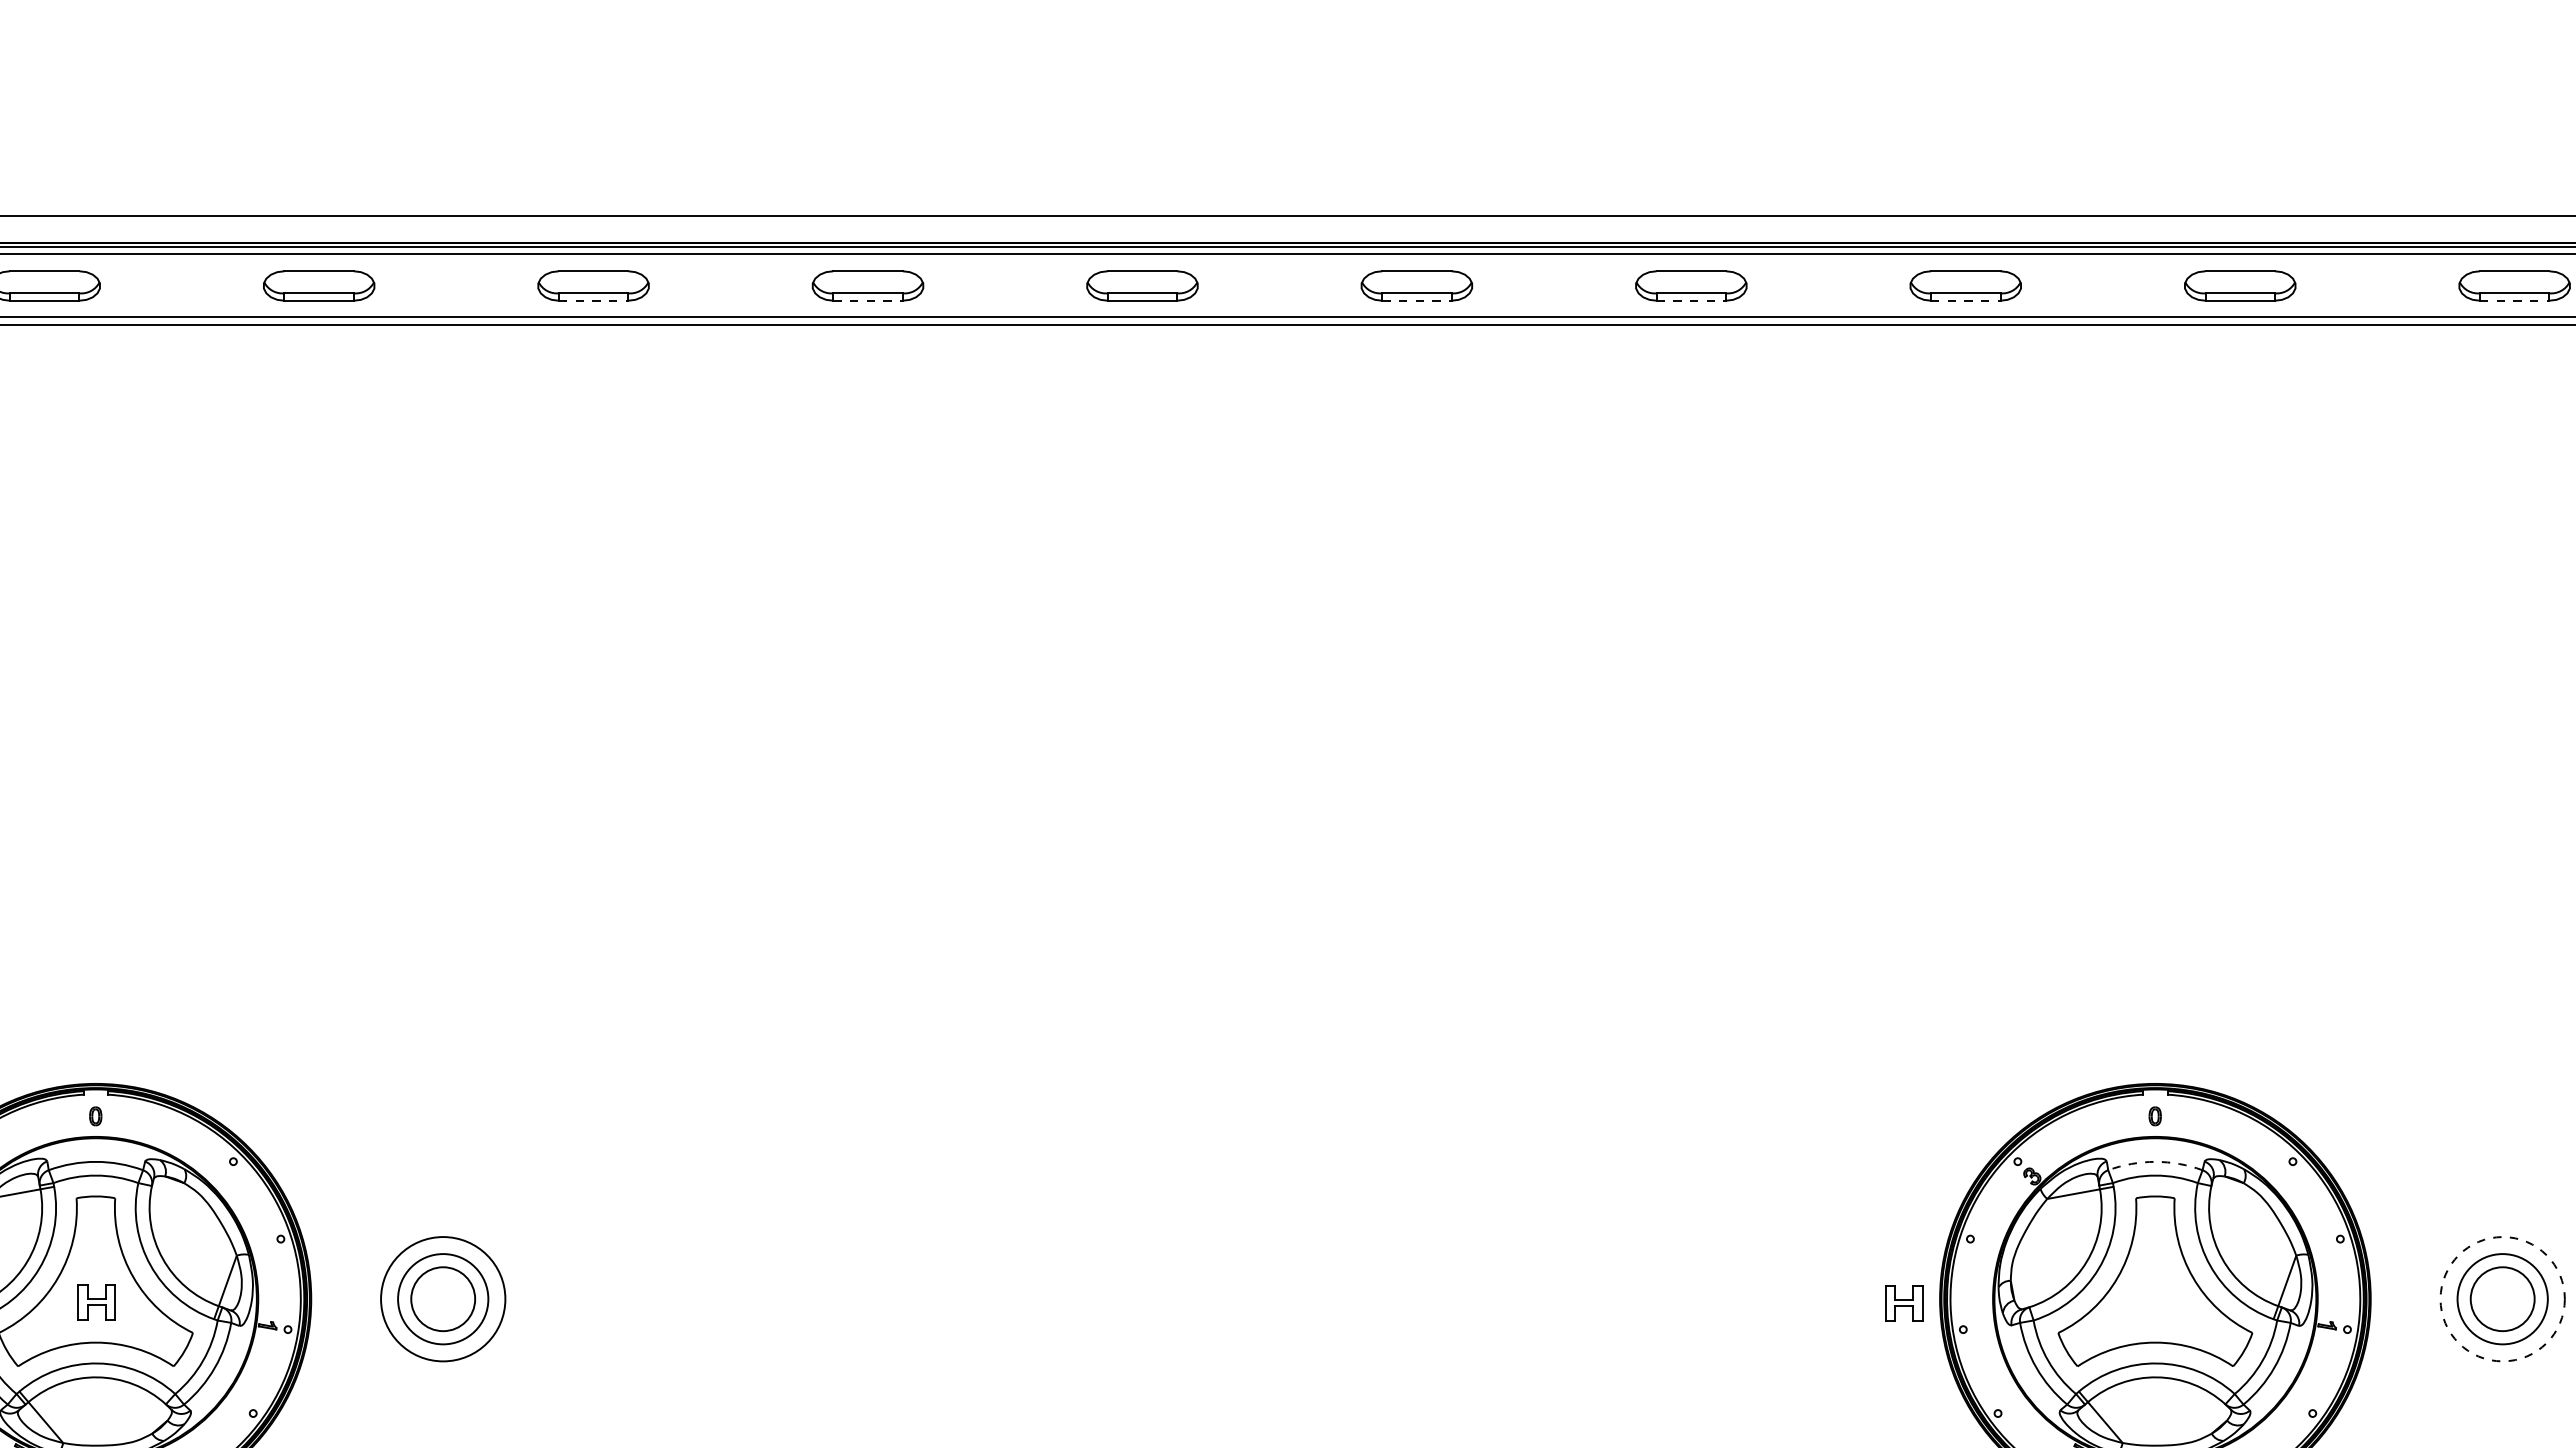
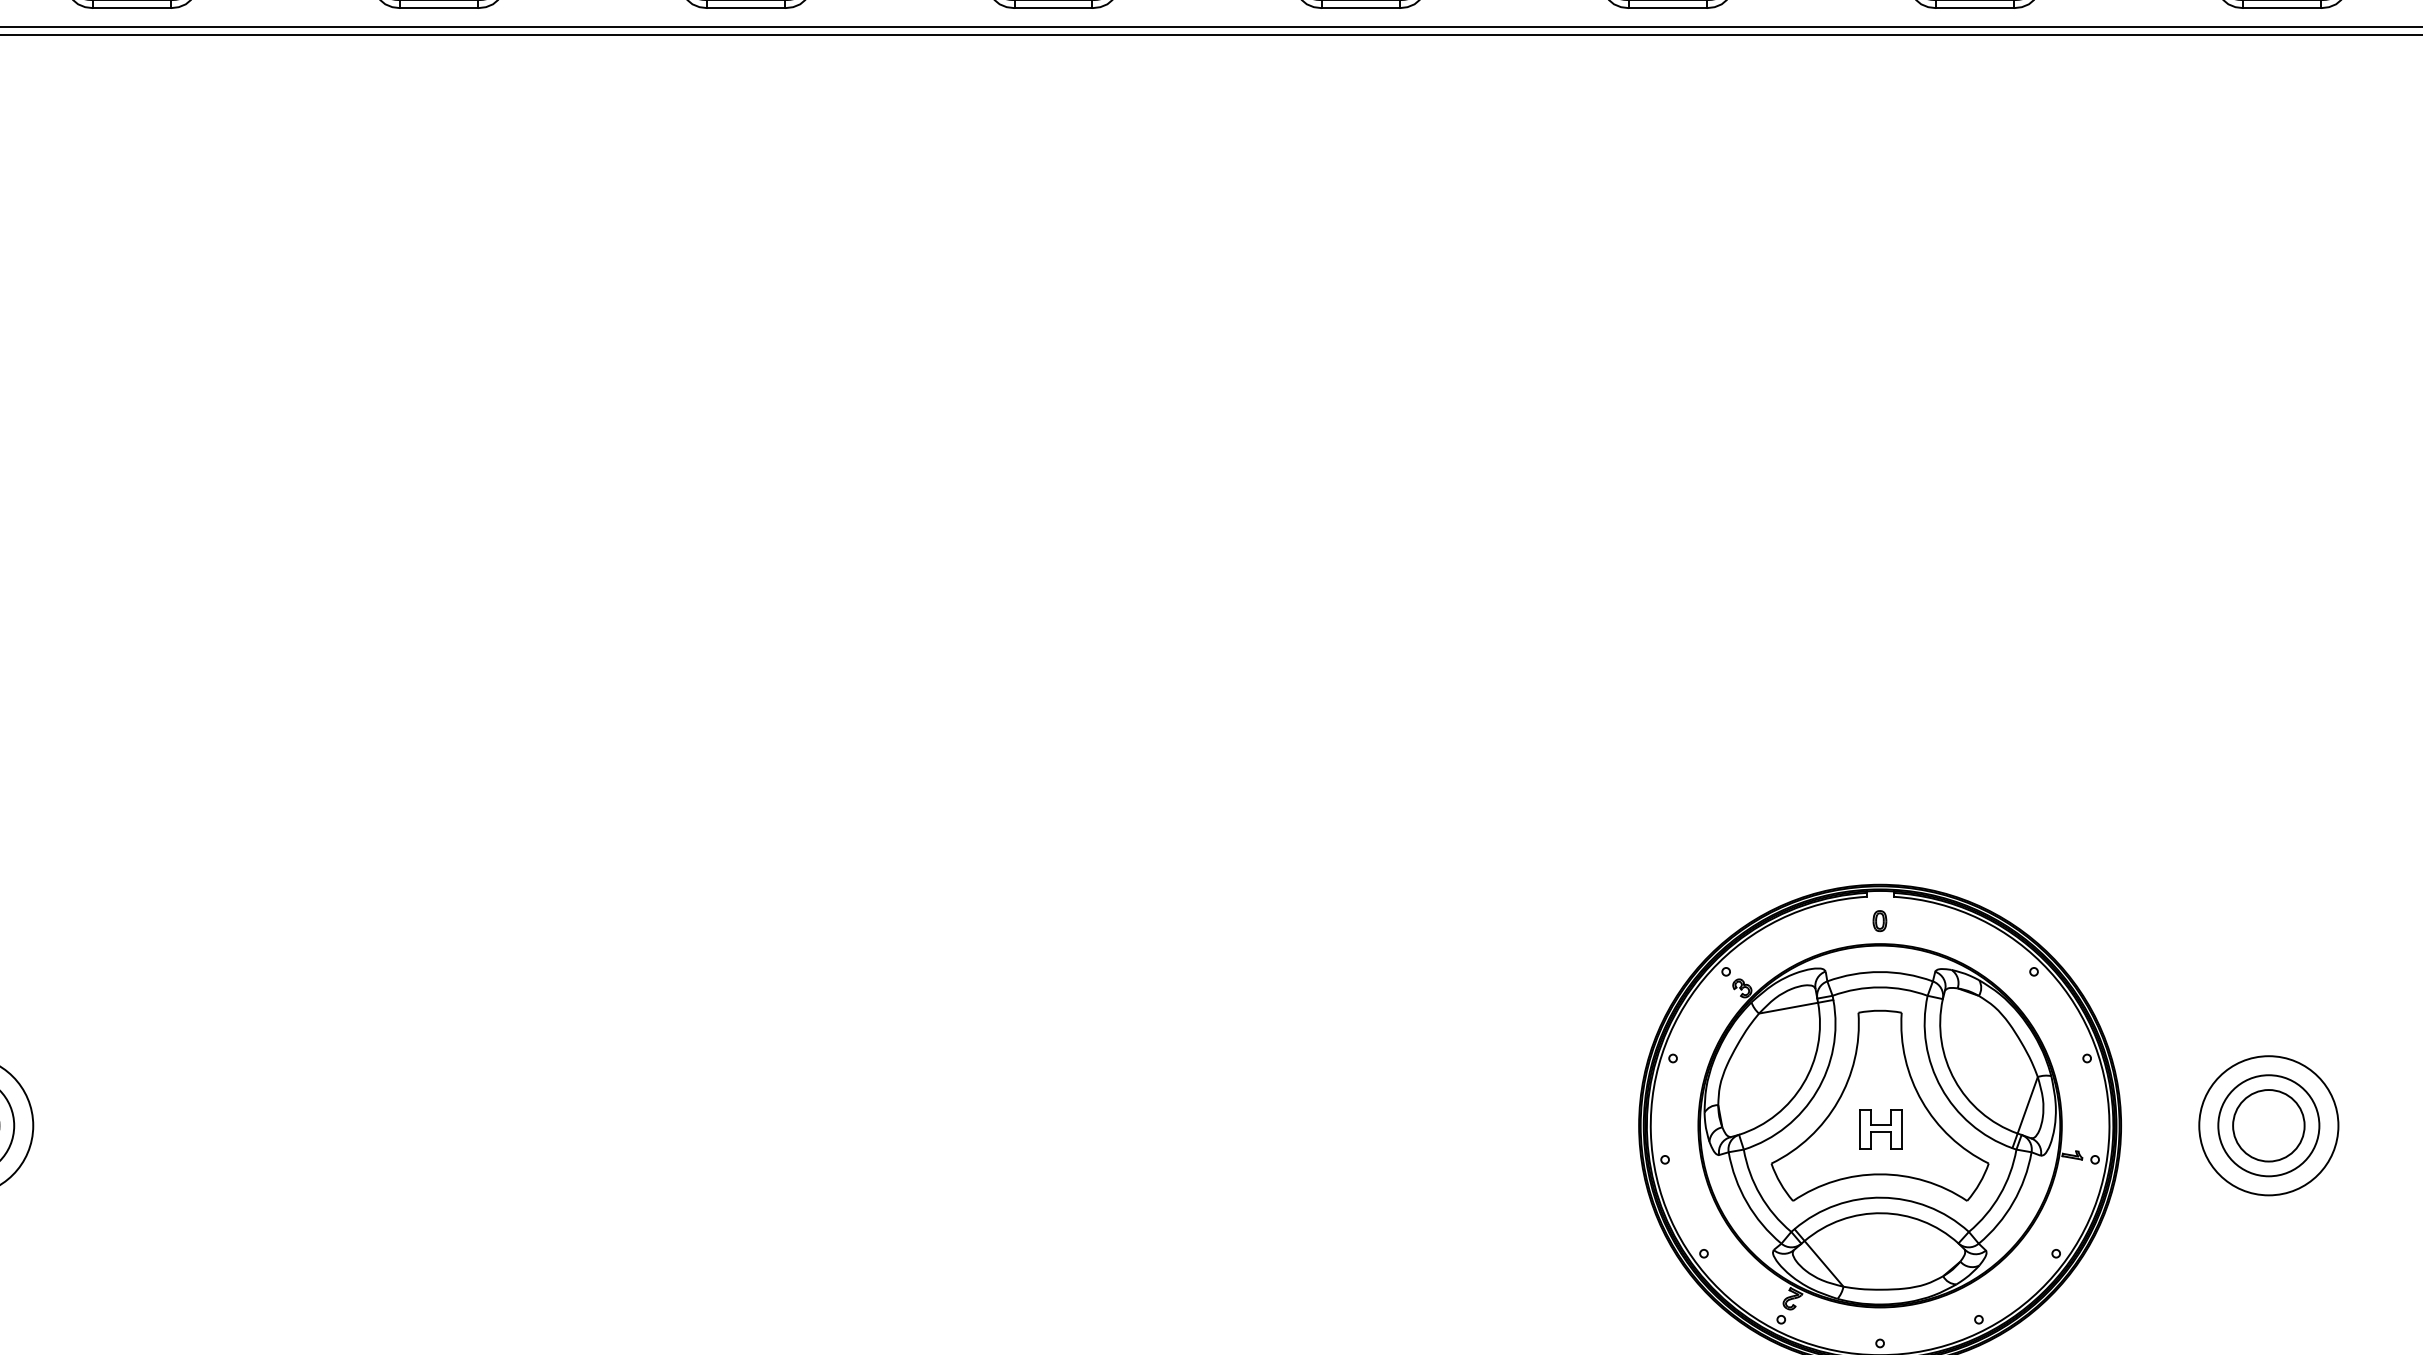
line: (593, 300) -> (131, 7), dashed -> solid
line: (868, 300) -> (439, 7), dashed -> solid
line: (1416, 300) -> (1053, 7), dashed -> solid
line: (1691, 300) -> (1360, 7), dashed -> solid
line: (1965, 300) -> (1667, 7), dashed -> solid
line: (2514, 300) -> (2282, 7), dashed -> solid
arc: (2155, 1161) -> (1880, 971), dashed -> solid
circle: (2502, 1299) -> (2268, 1126), dashed -> solid
part: (1904, 1303) -> (1881, 1129), moved

